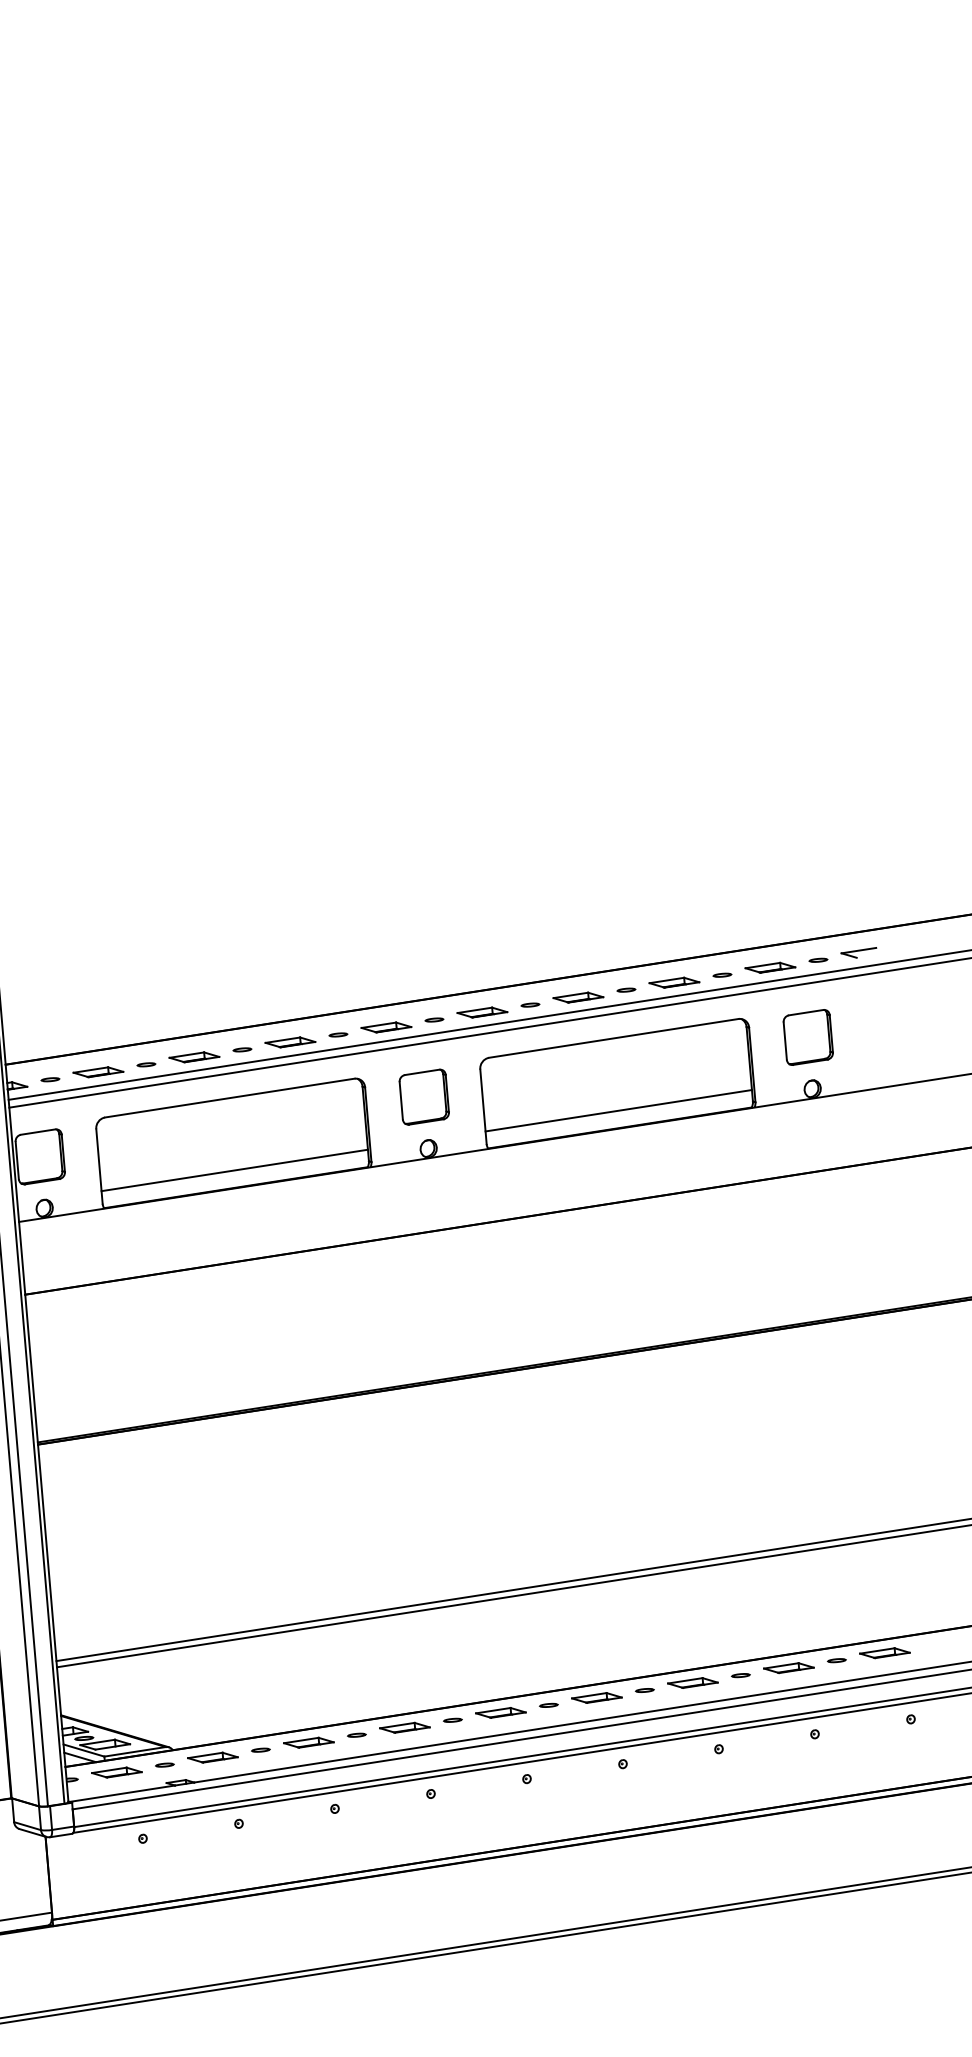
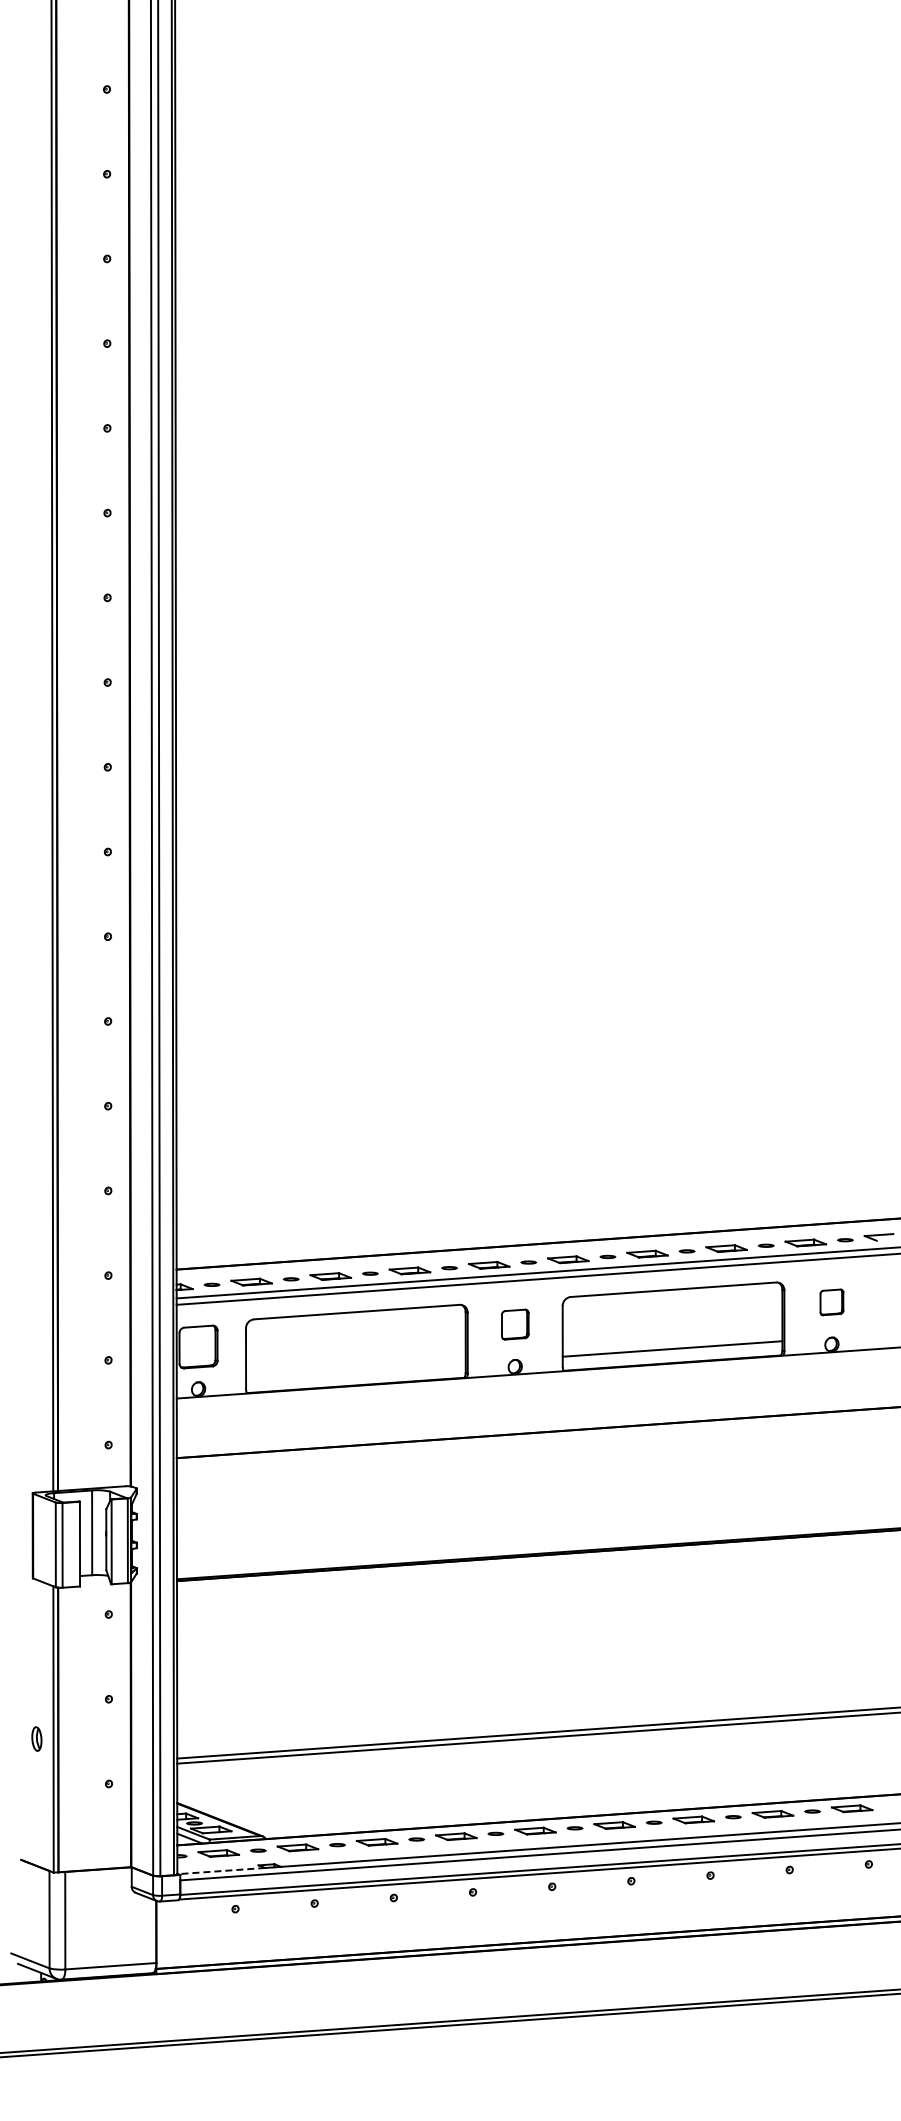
part: (807, 1037) -> (831, 1302), size x0.6
part: (424, 1096) -> (515, 1324), size x0.7
line: (234, 1170) -> (355, 1371), removed
line: (122, 1794) -> (221, 1871), solid -> dashed

